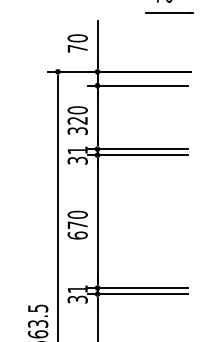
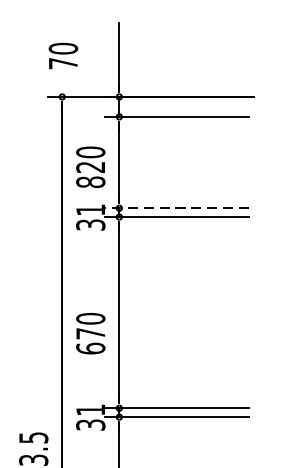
line: (169, 12) -> (222, 11), removed
text: (77, 43) -> (63, 56), moved
text: (77, 131) -> (90, 182), 320 -> 820
line: (137, 149) -> (176, 208), solid -> dashed
text: (77, 224) -> (90, 332), moved

